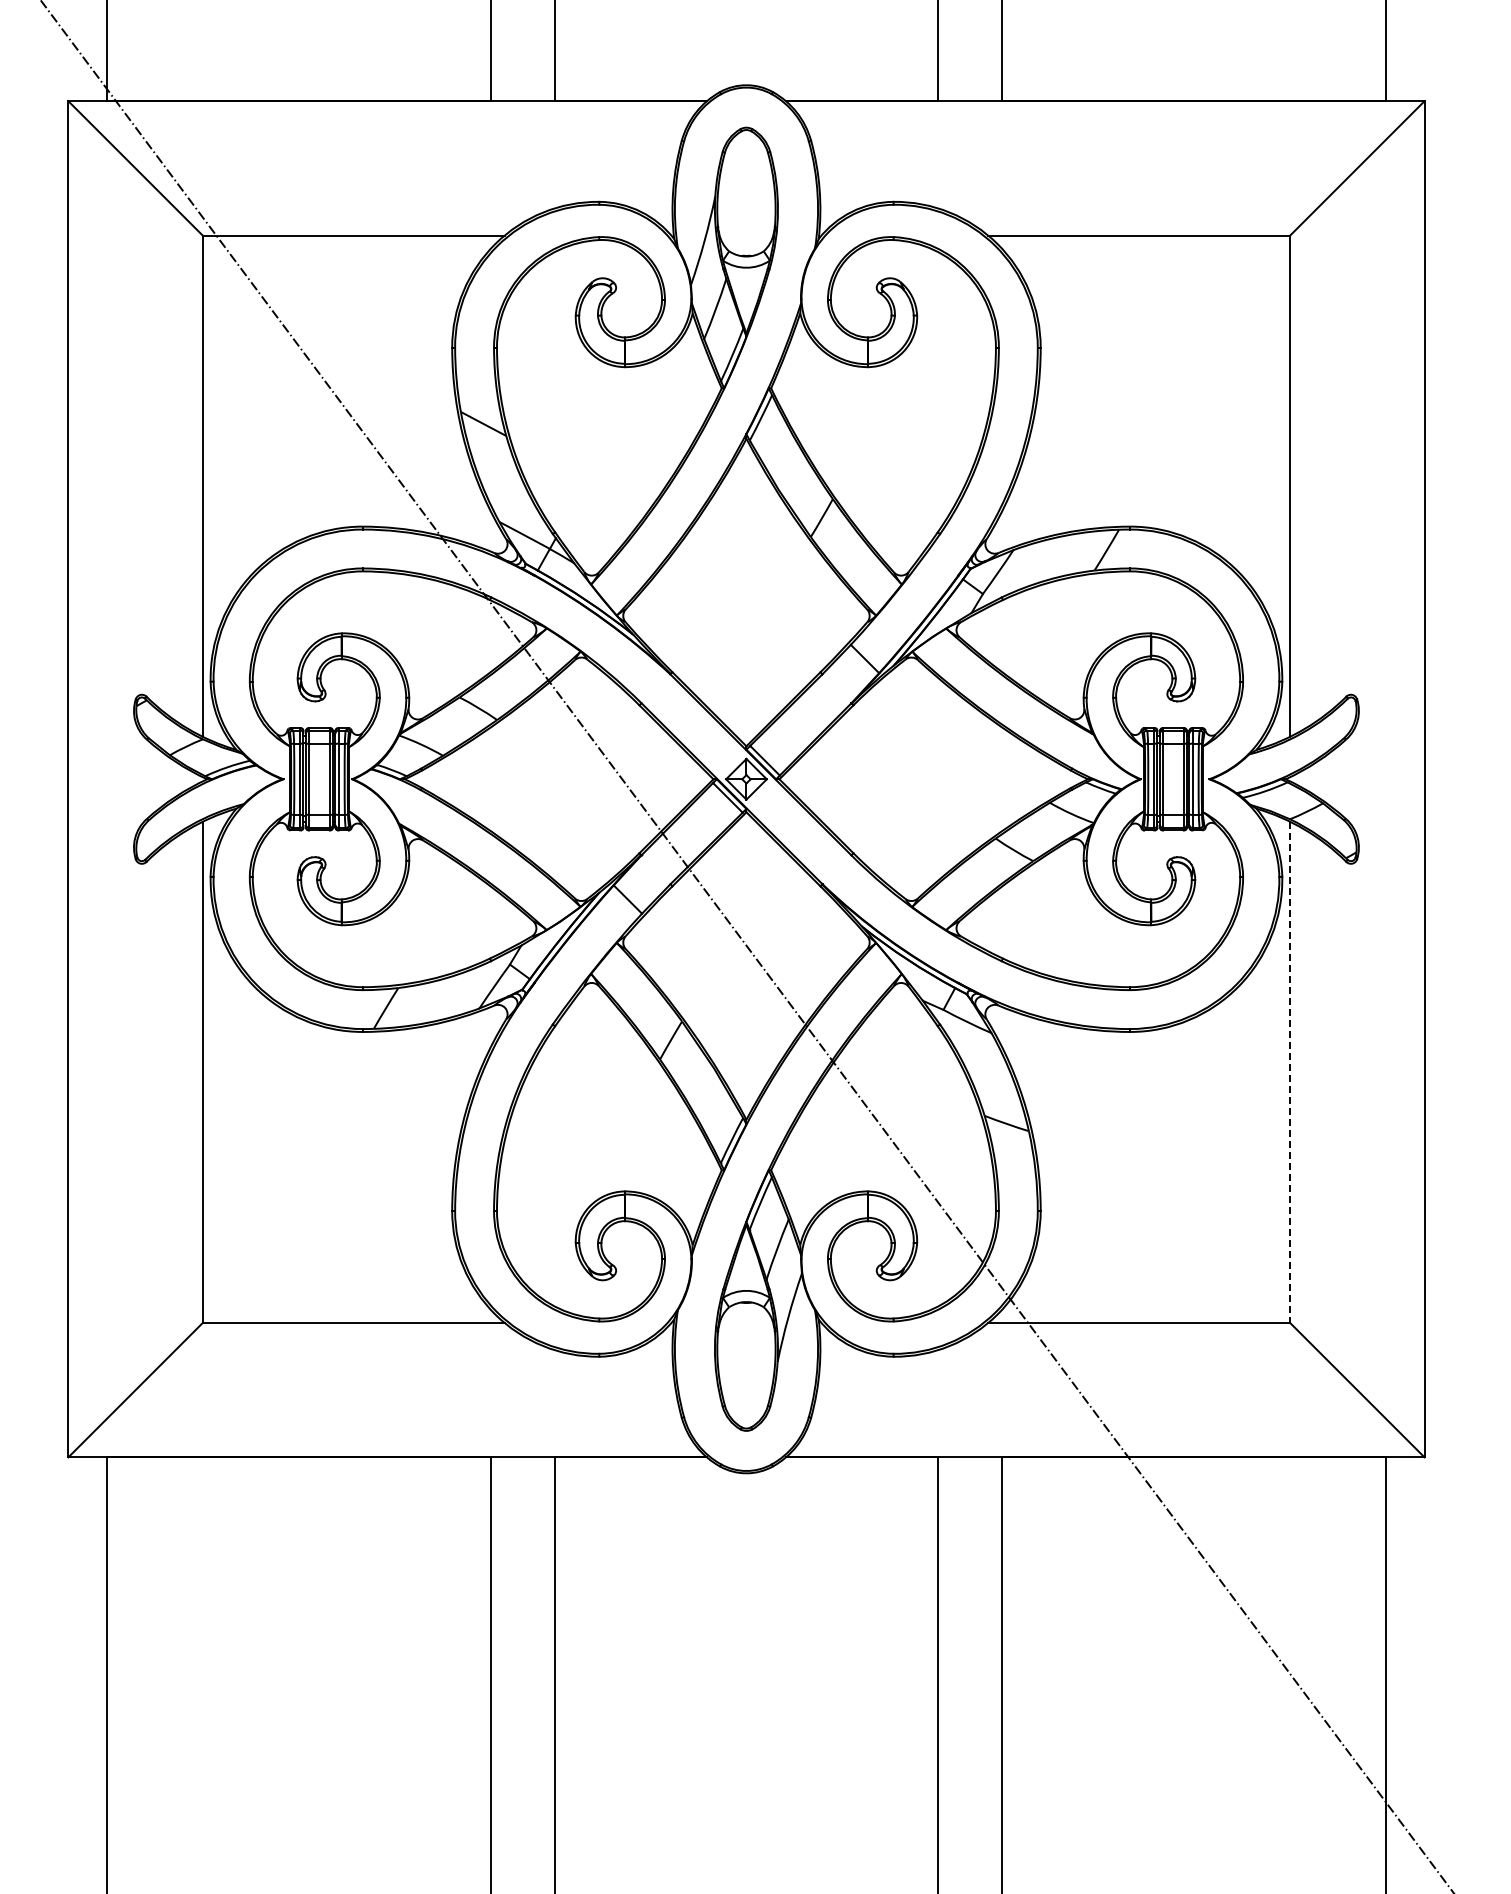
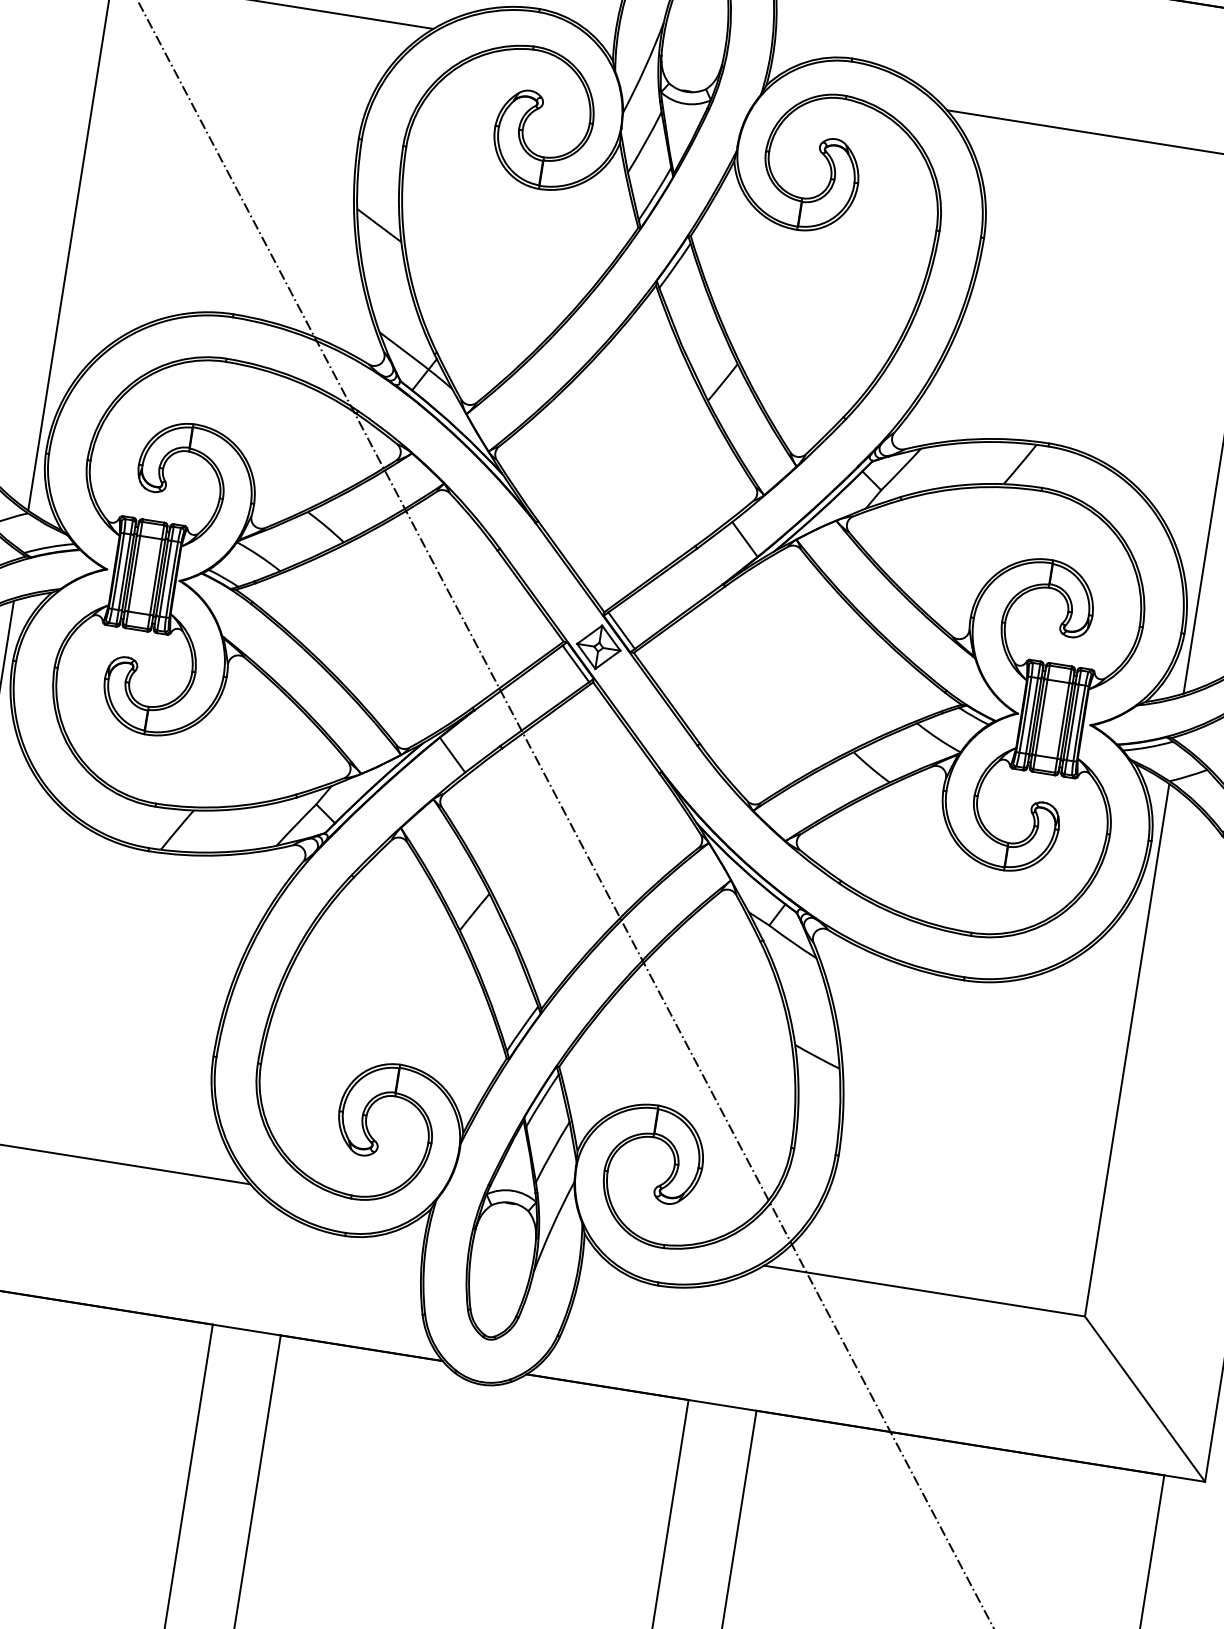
line: (1290, 1072) -> (1127, 1050), dashed -> solid

